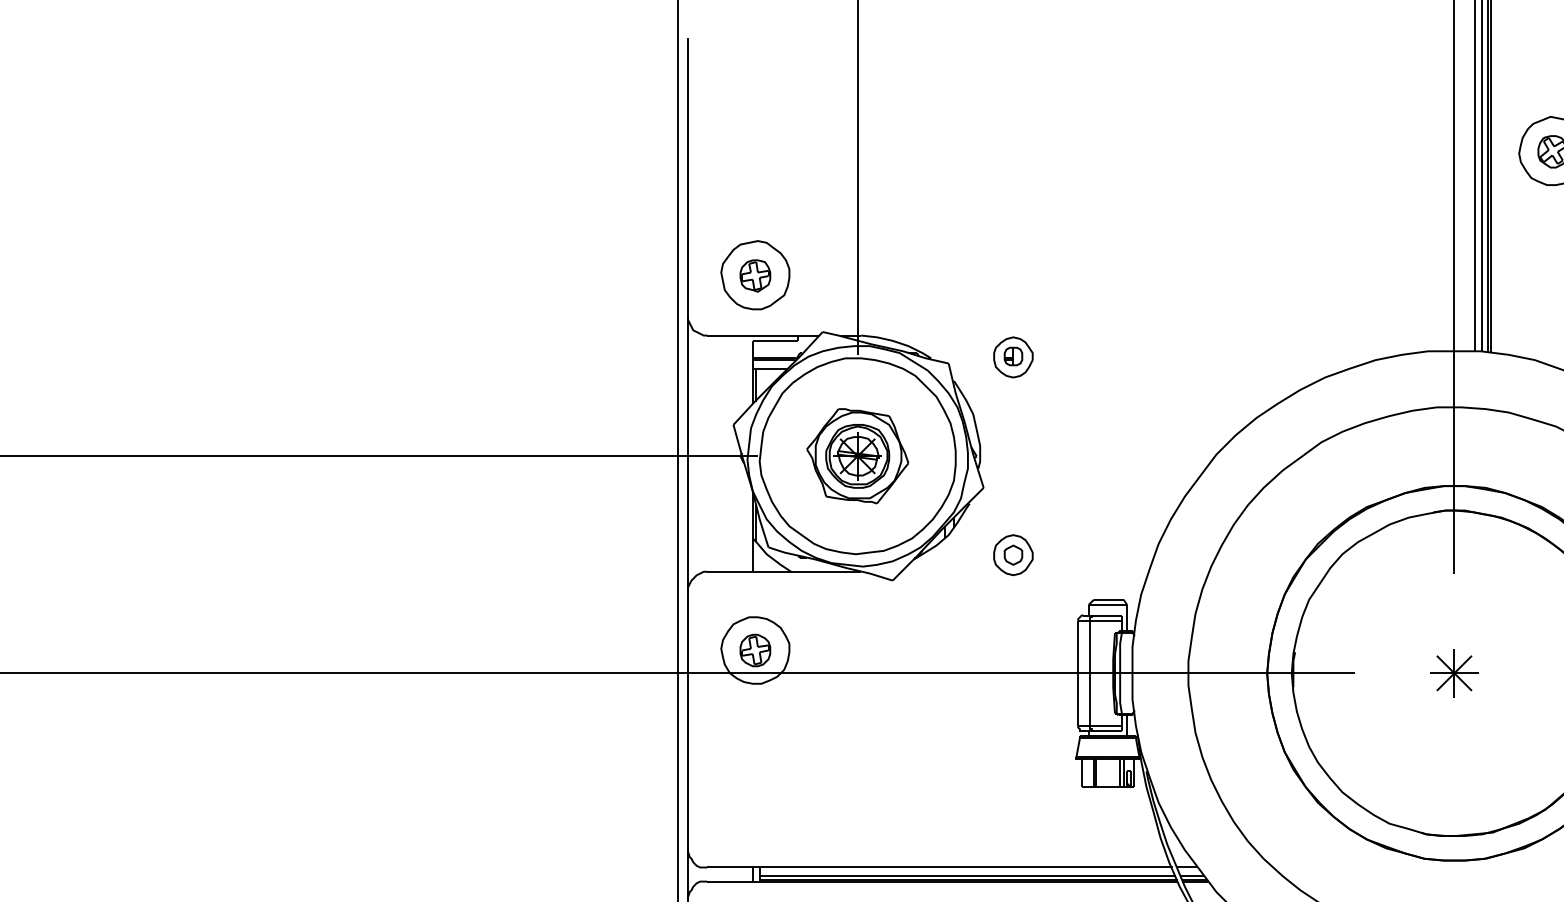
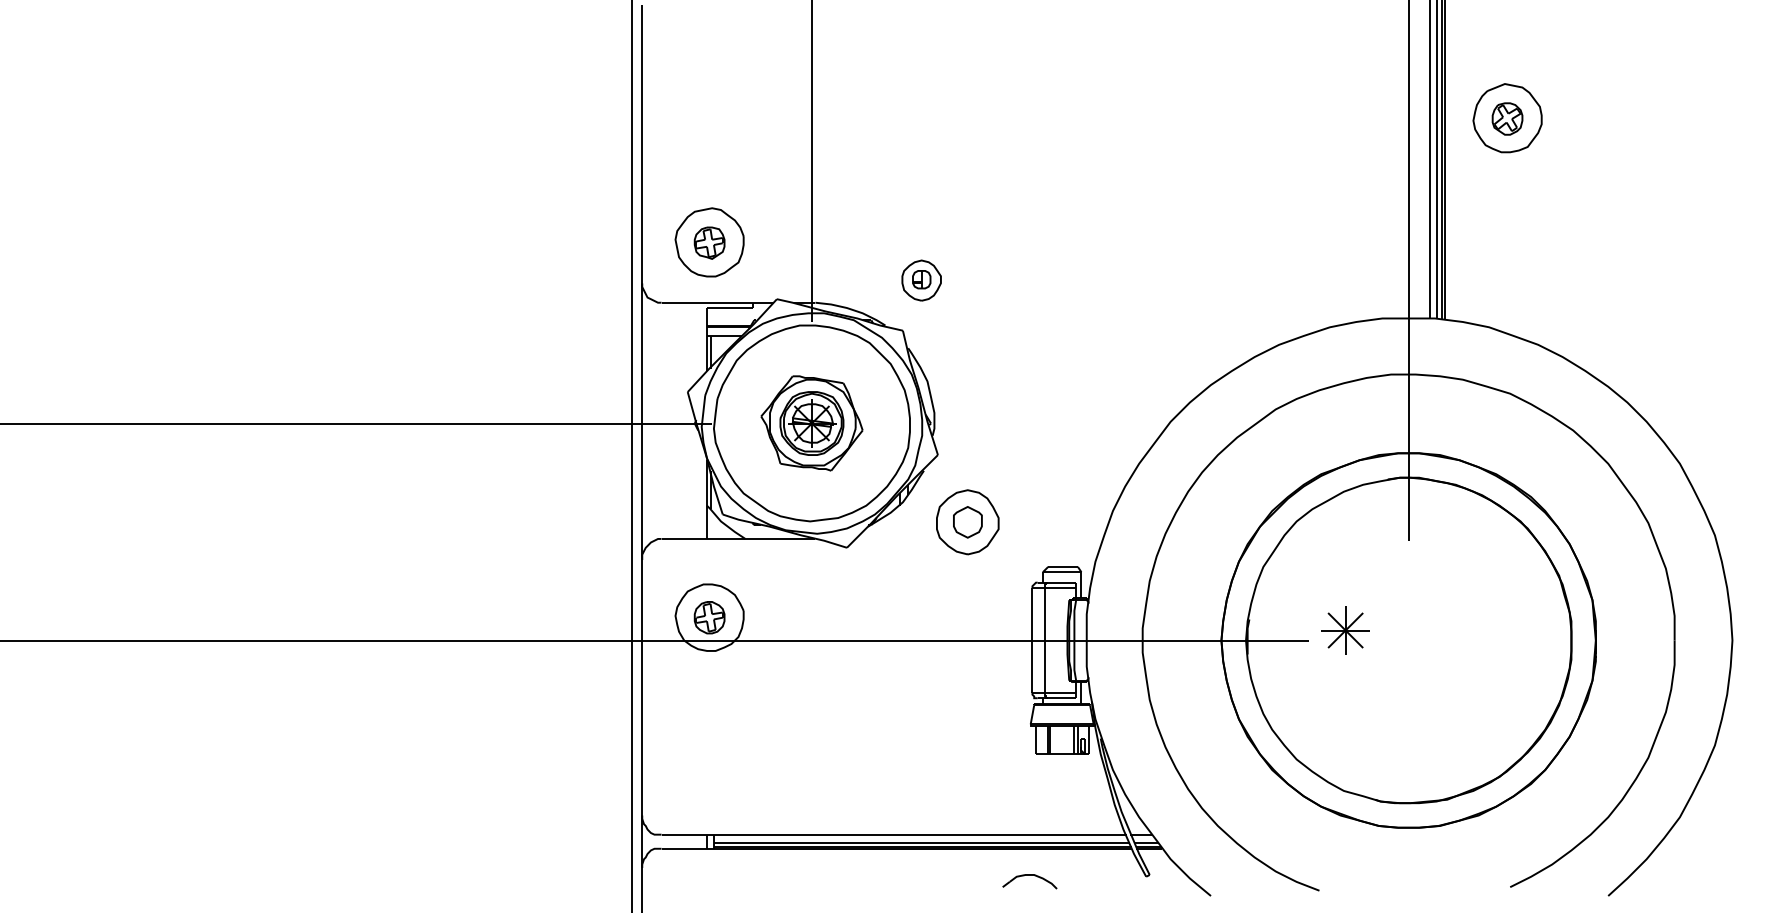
part: (1013, 357) -> (921, 280), moved
part: (1013, 555) -> (967, 522), size x1.6
part: (1454, 673) -> (1345, 630), moved

